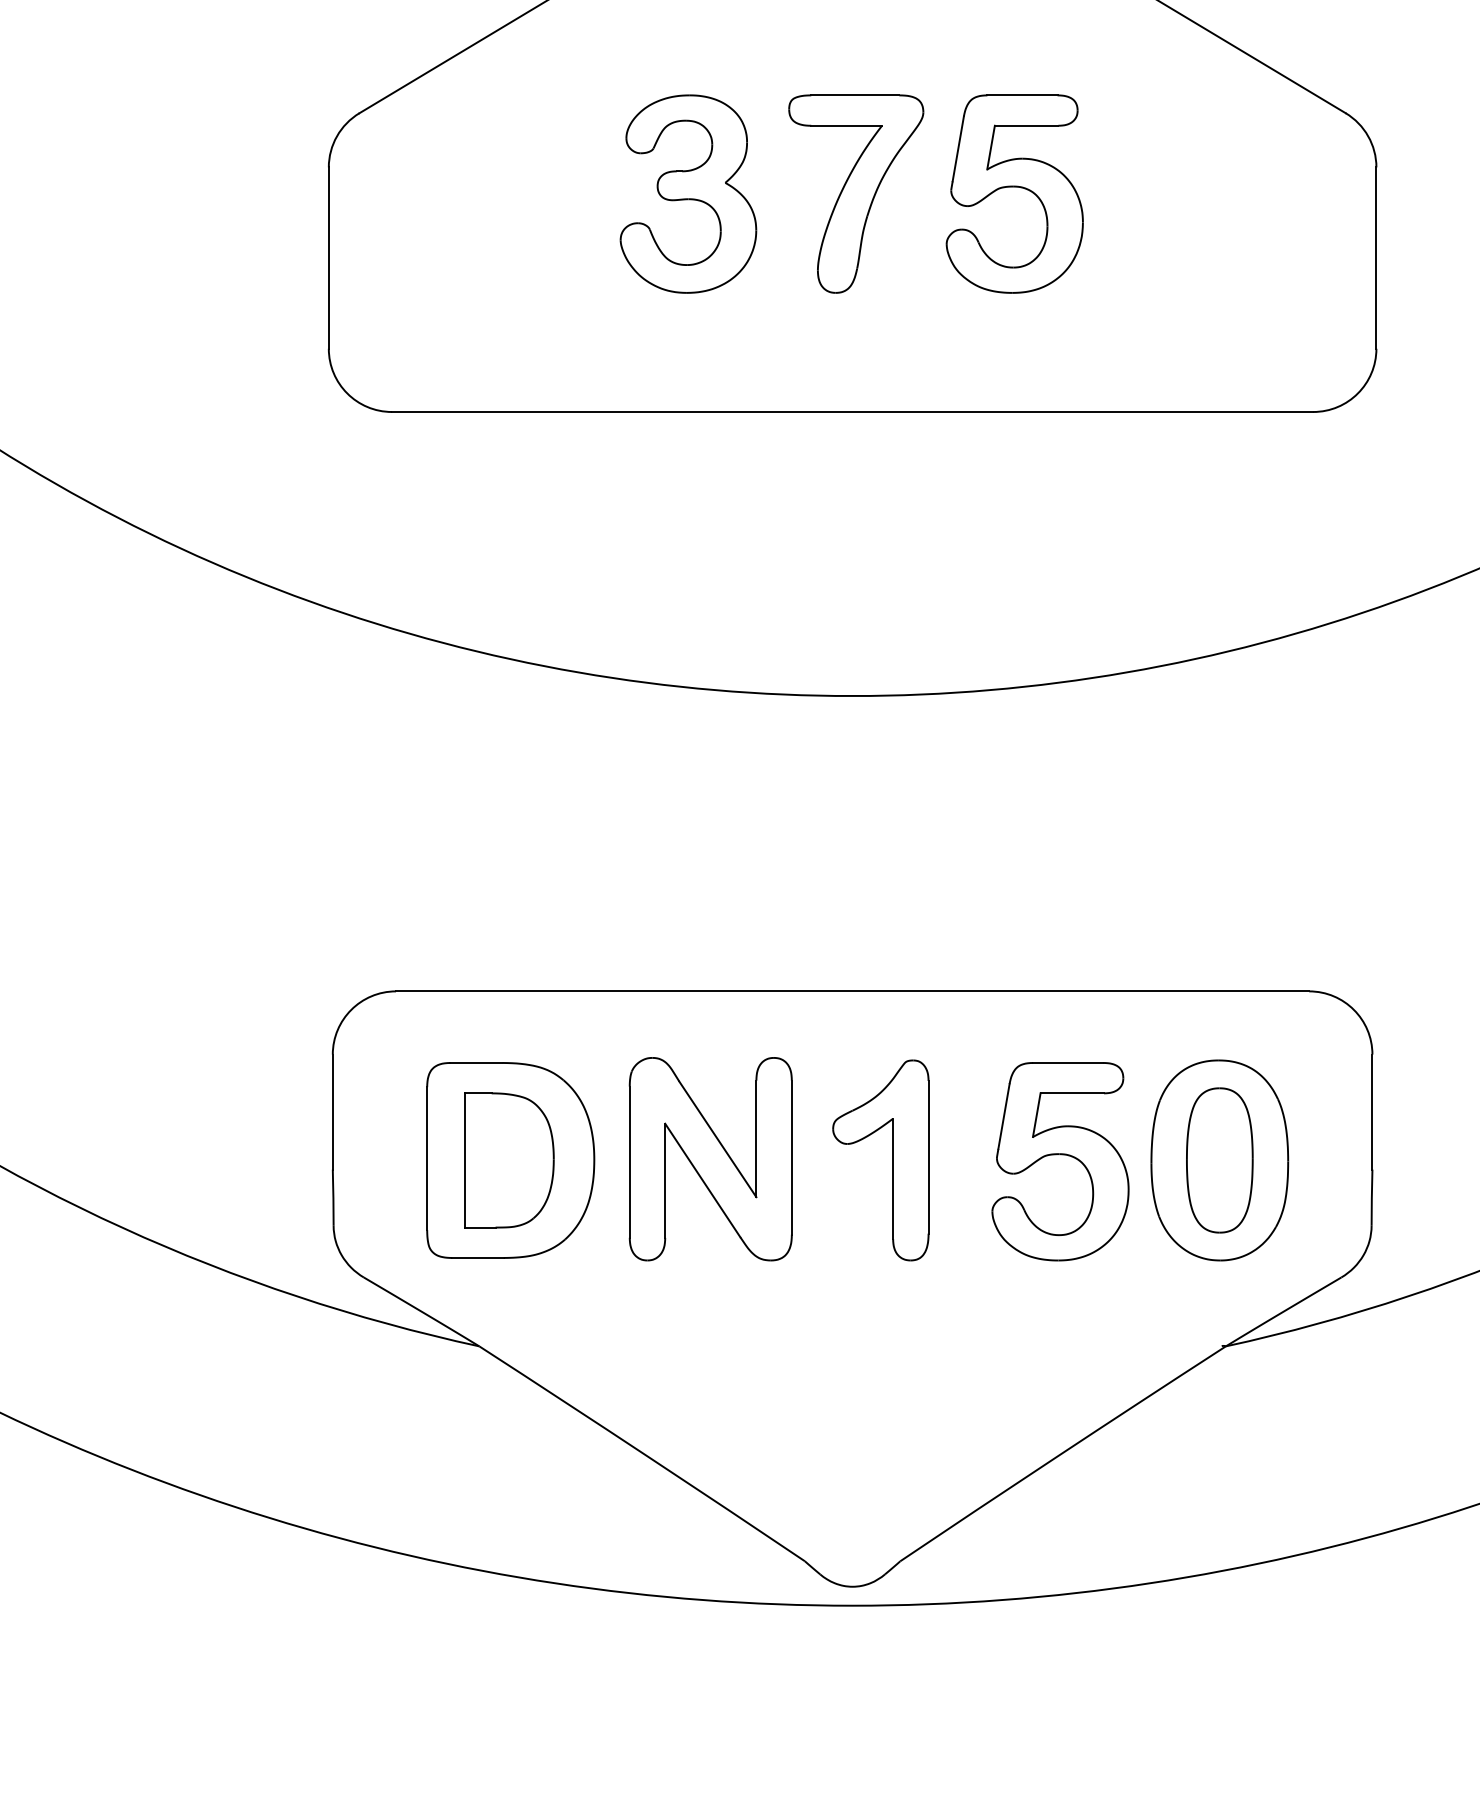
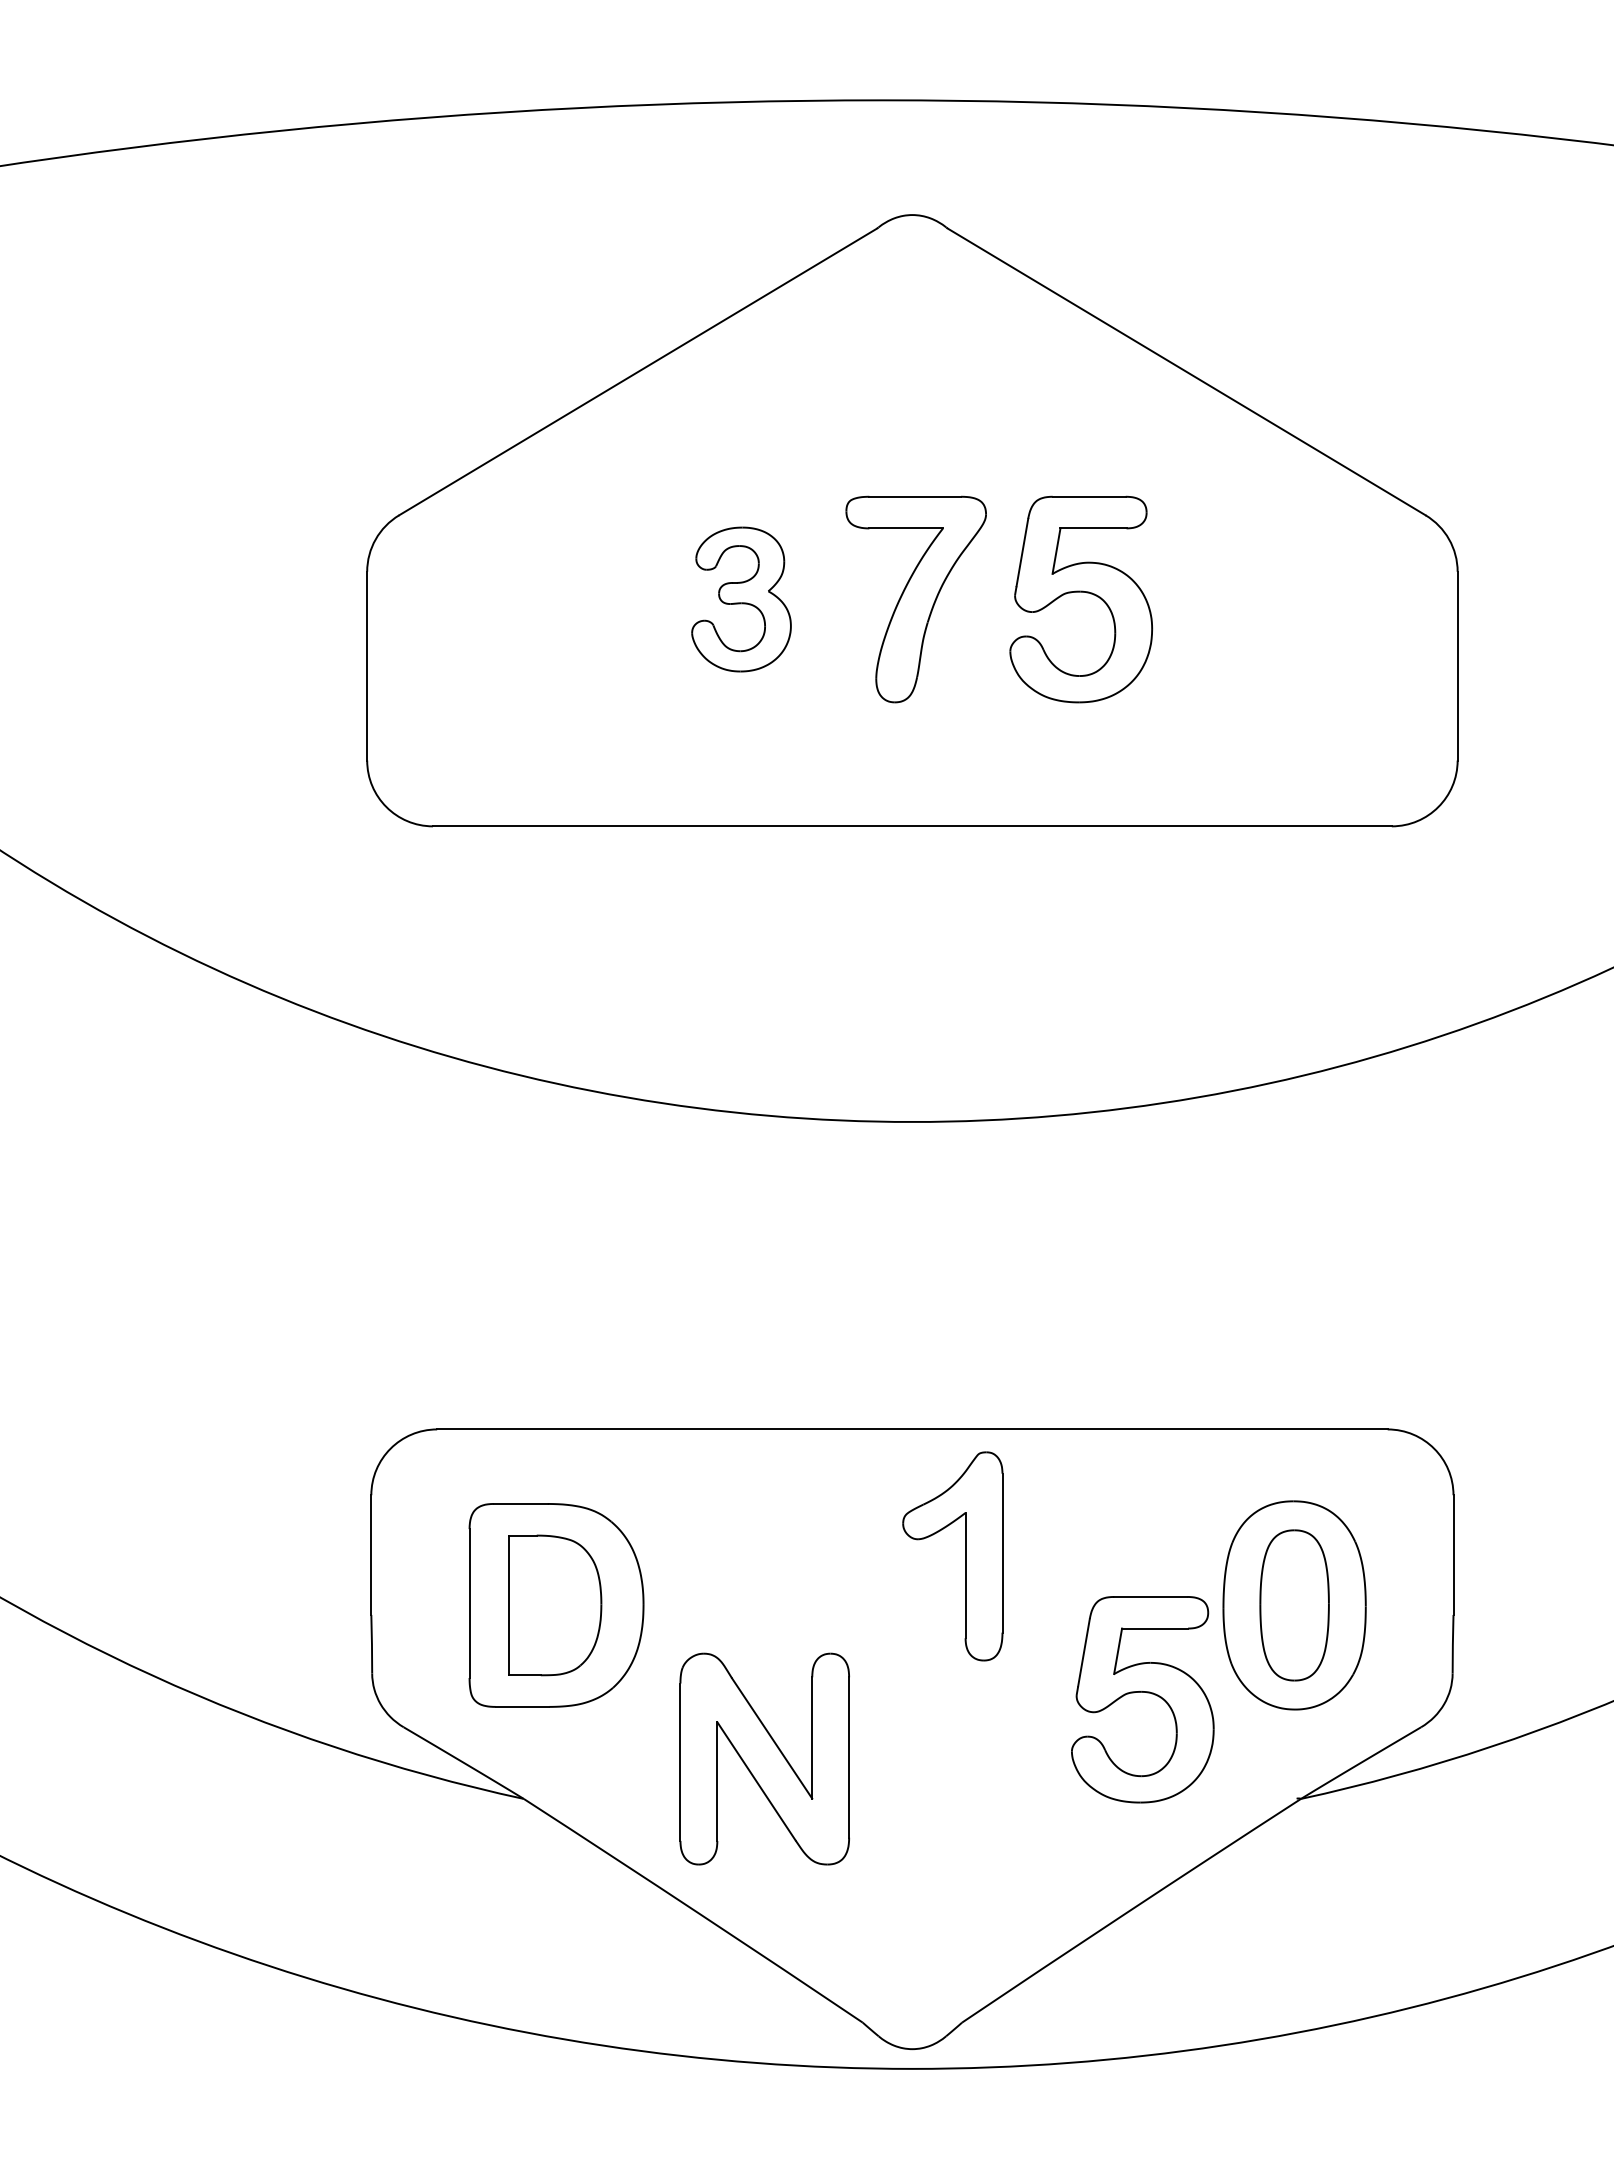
part: (688, 194) -> (741, 599), size x0.7
part: (1060, 1154) -> (1142, 1692), moved
part: (710, 1158) -> (764, 1758), moved
part: (893, 1160) -> (965, 1556), moved

